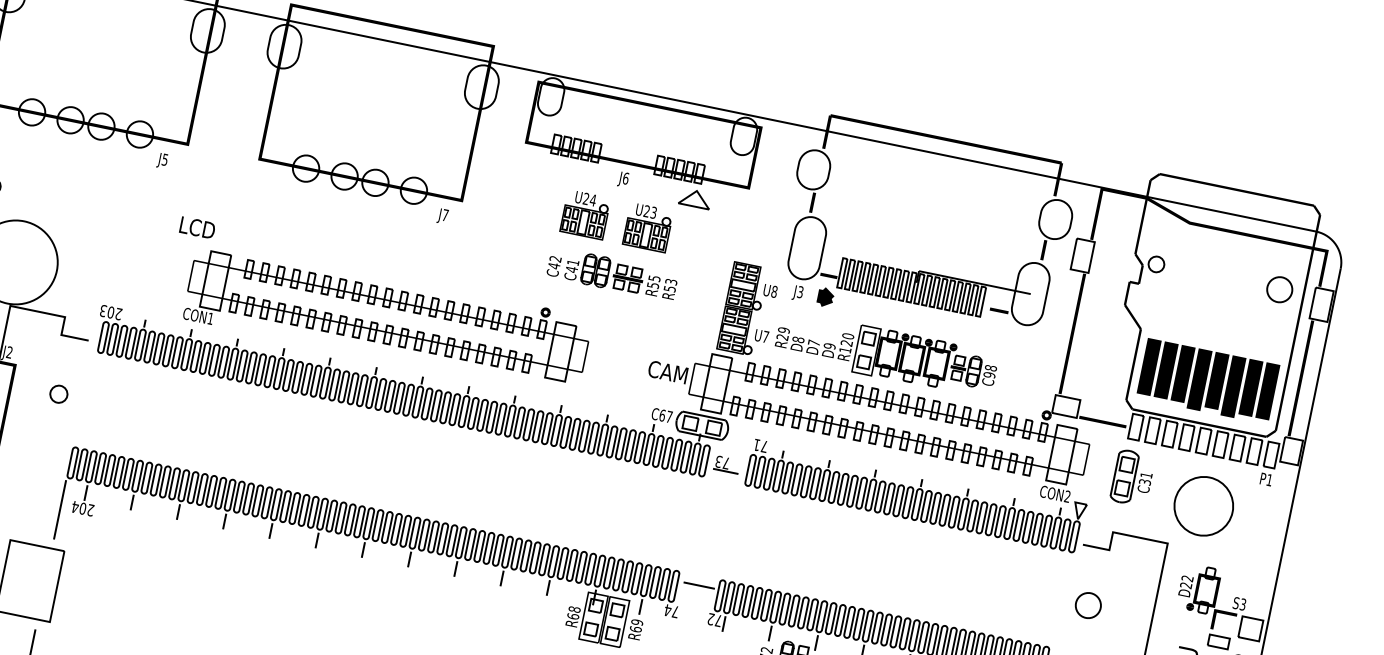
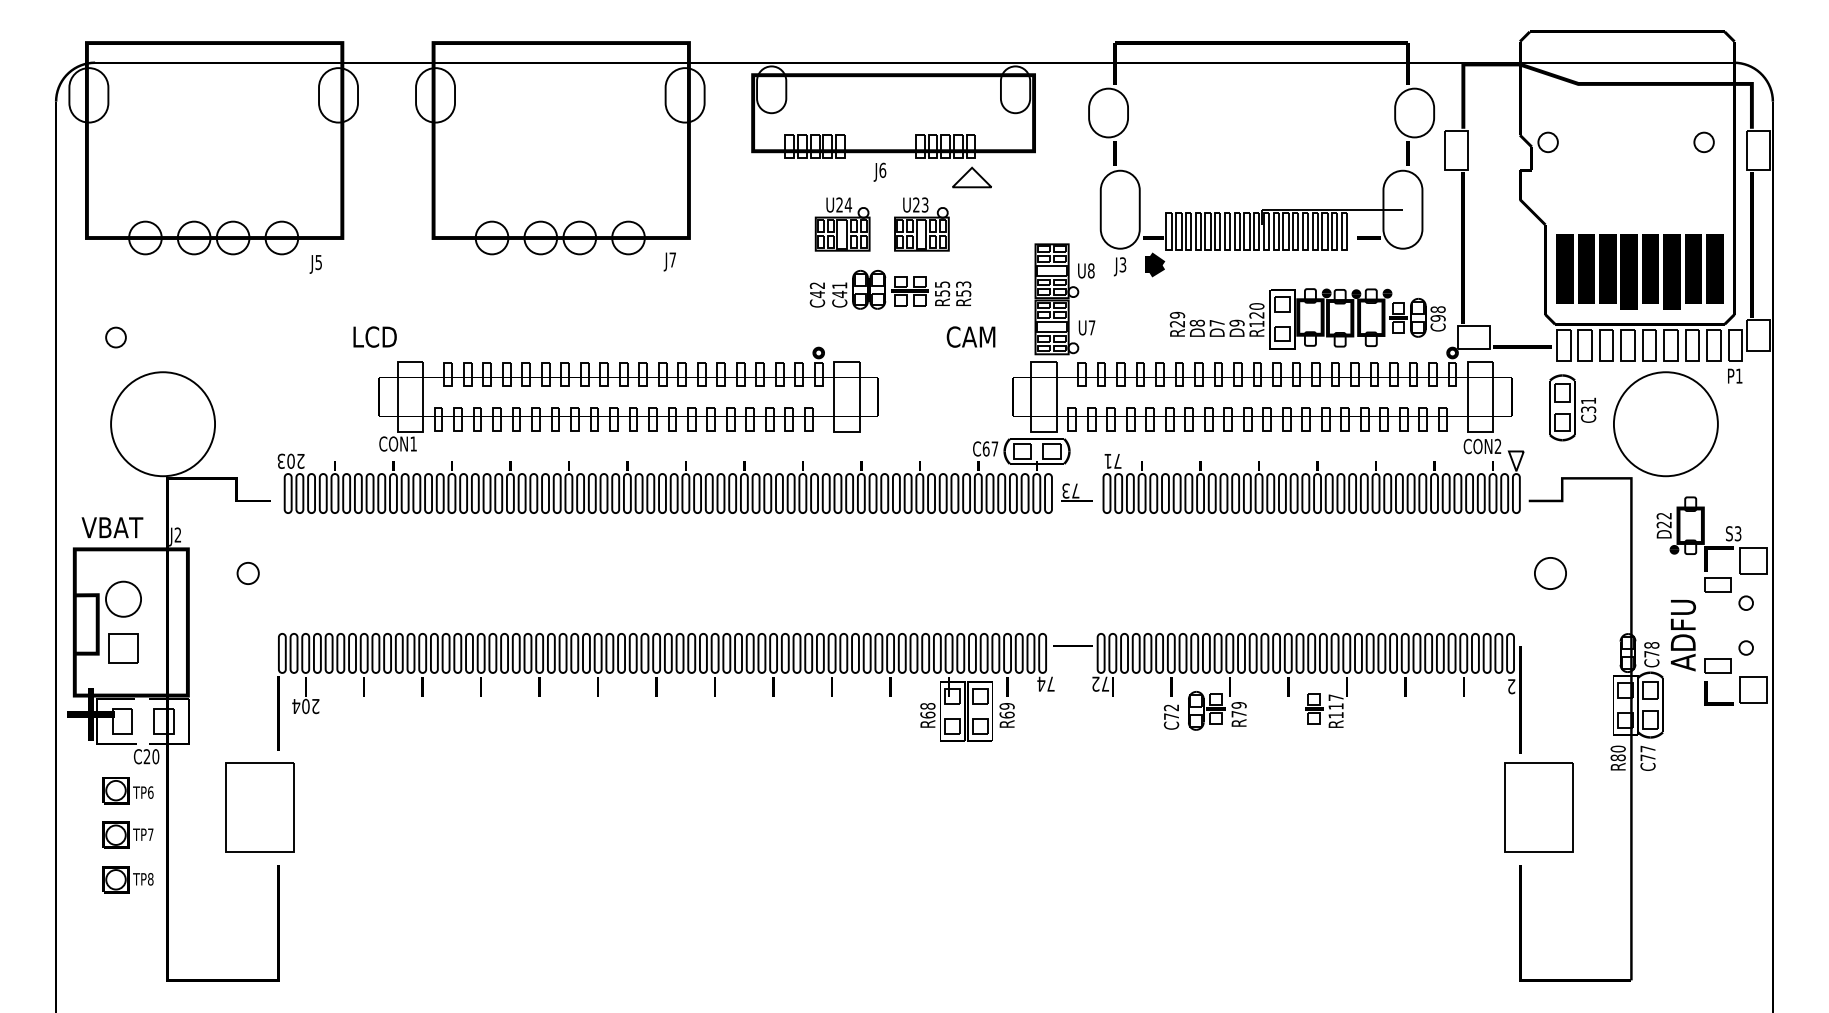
circle: (1279, 289) -> (1703, 142), size x0.62
part: (886, 354) -> (1307, 318), moved
text: (667, 371) -> (970, 336), moved
circle: (1203, 506) -> (1665, 424), size x1.43

